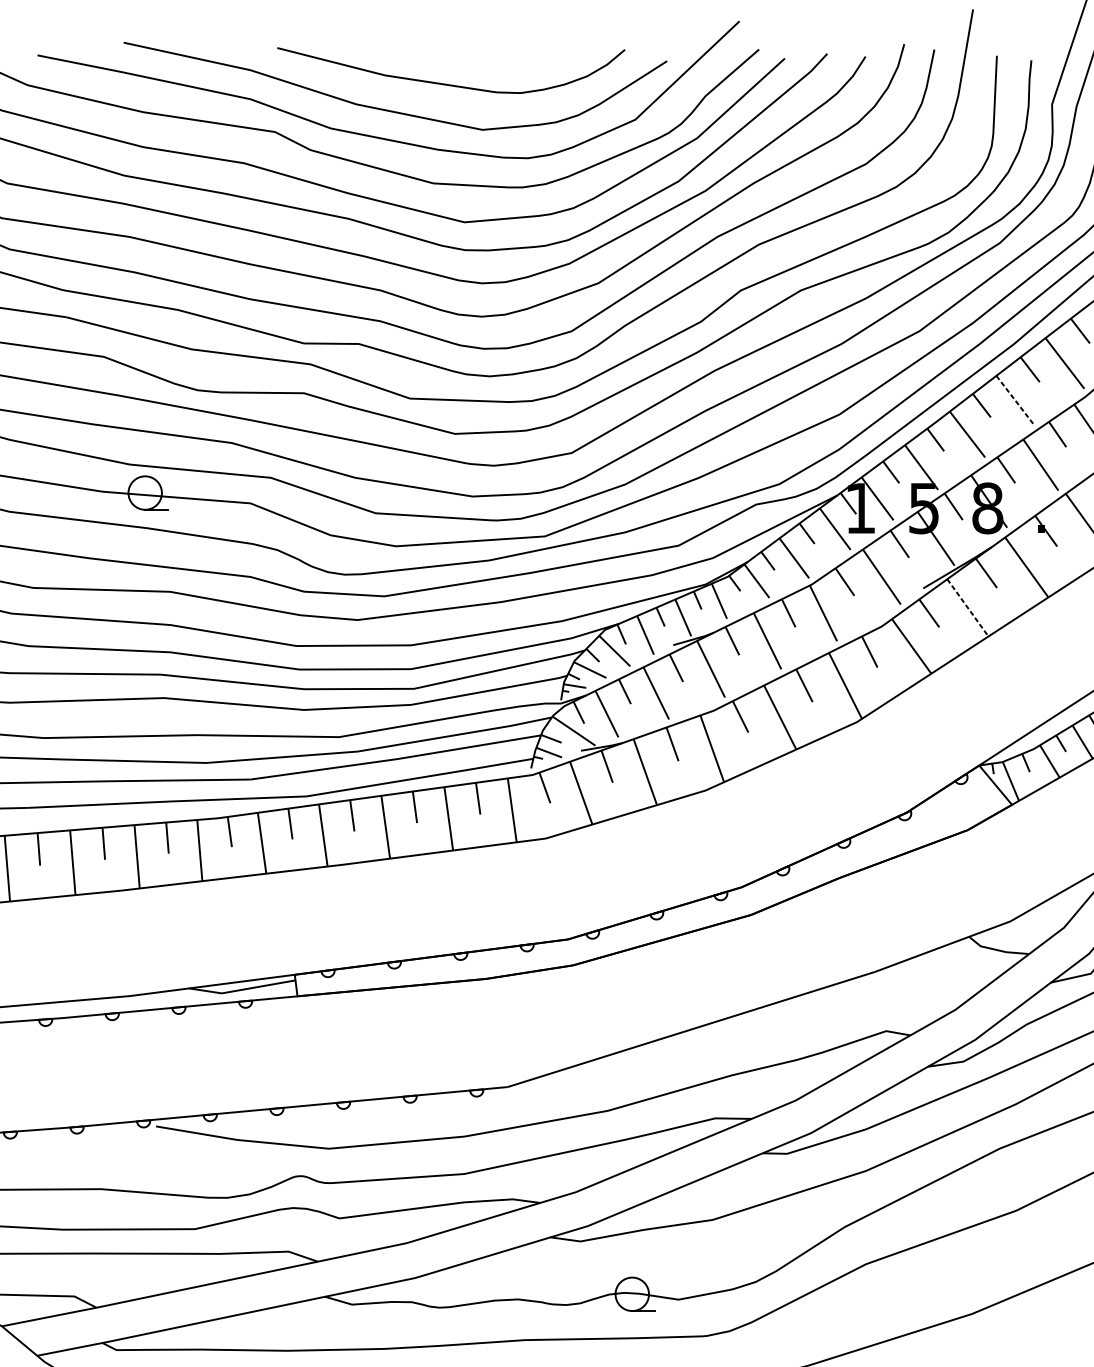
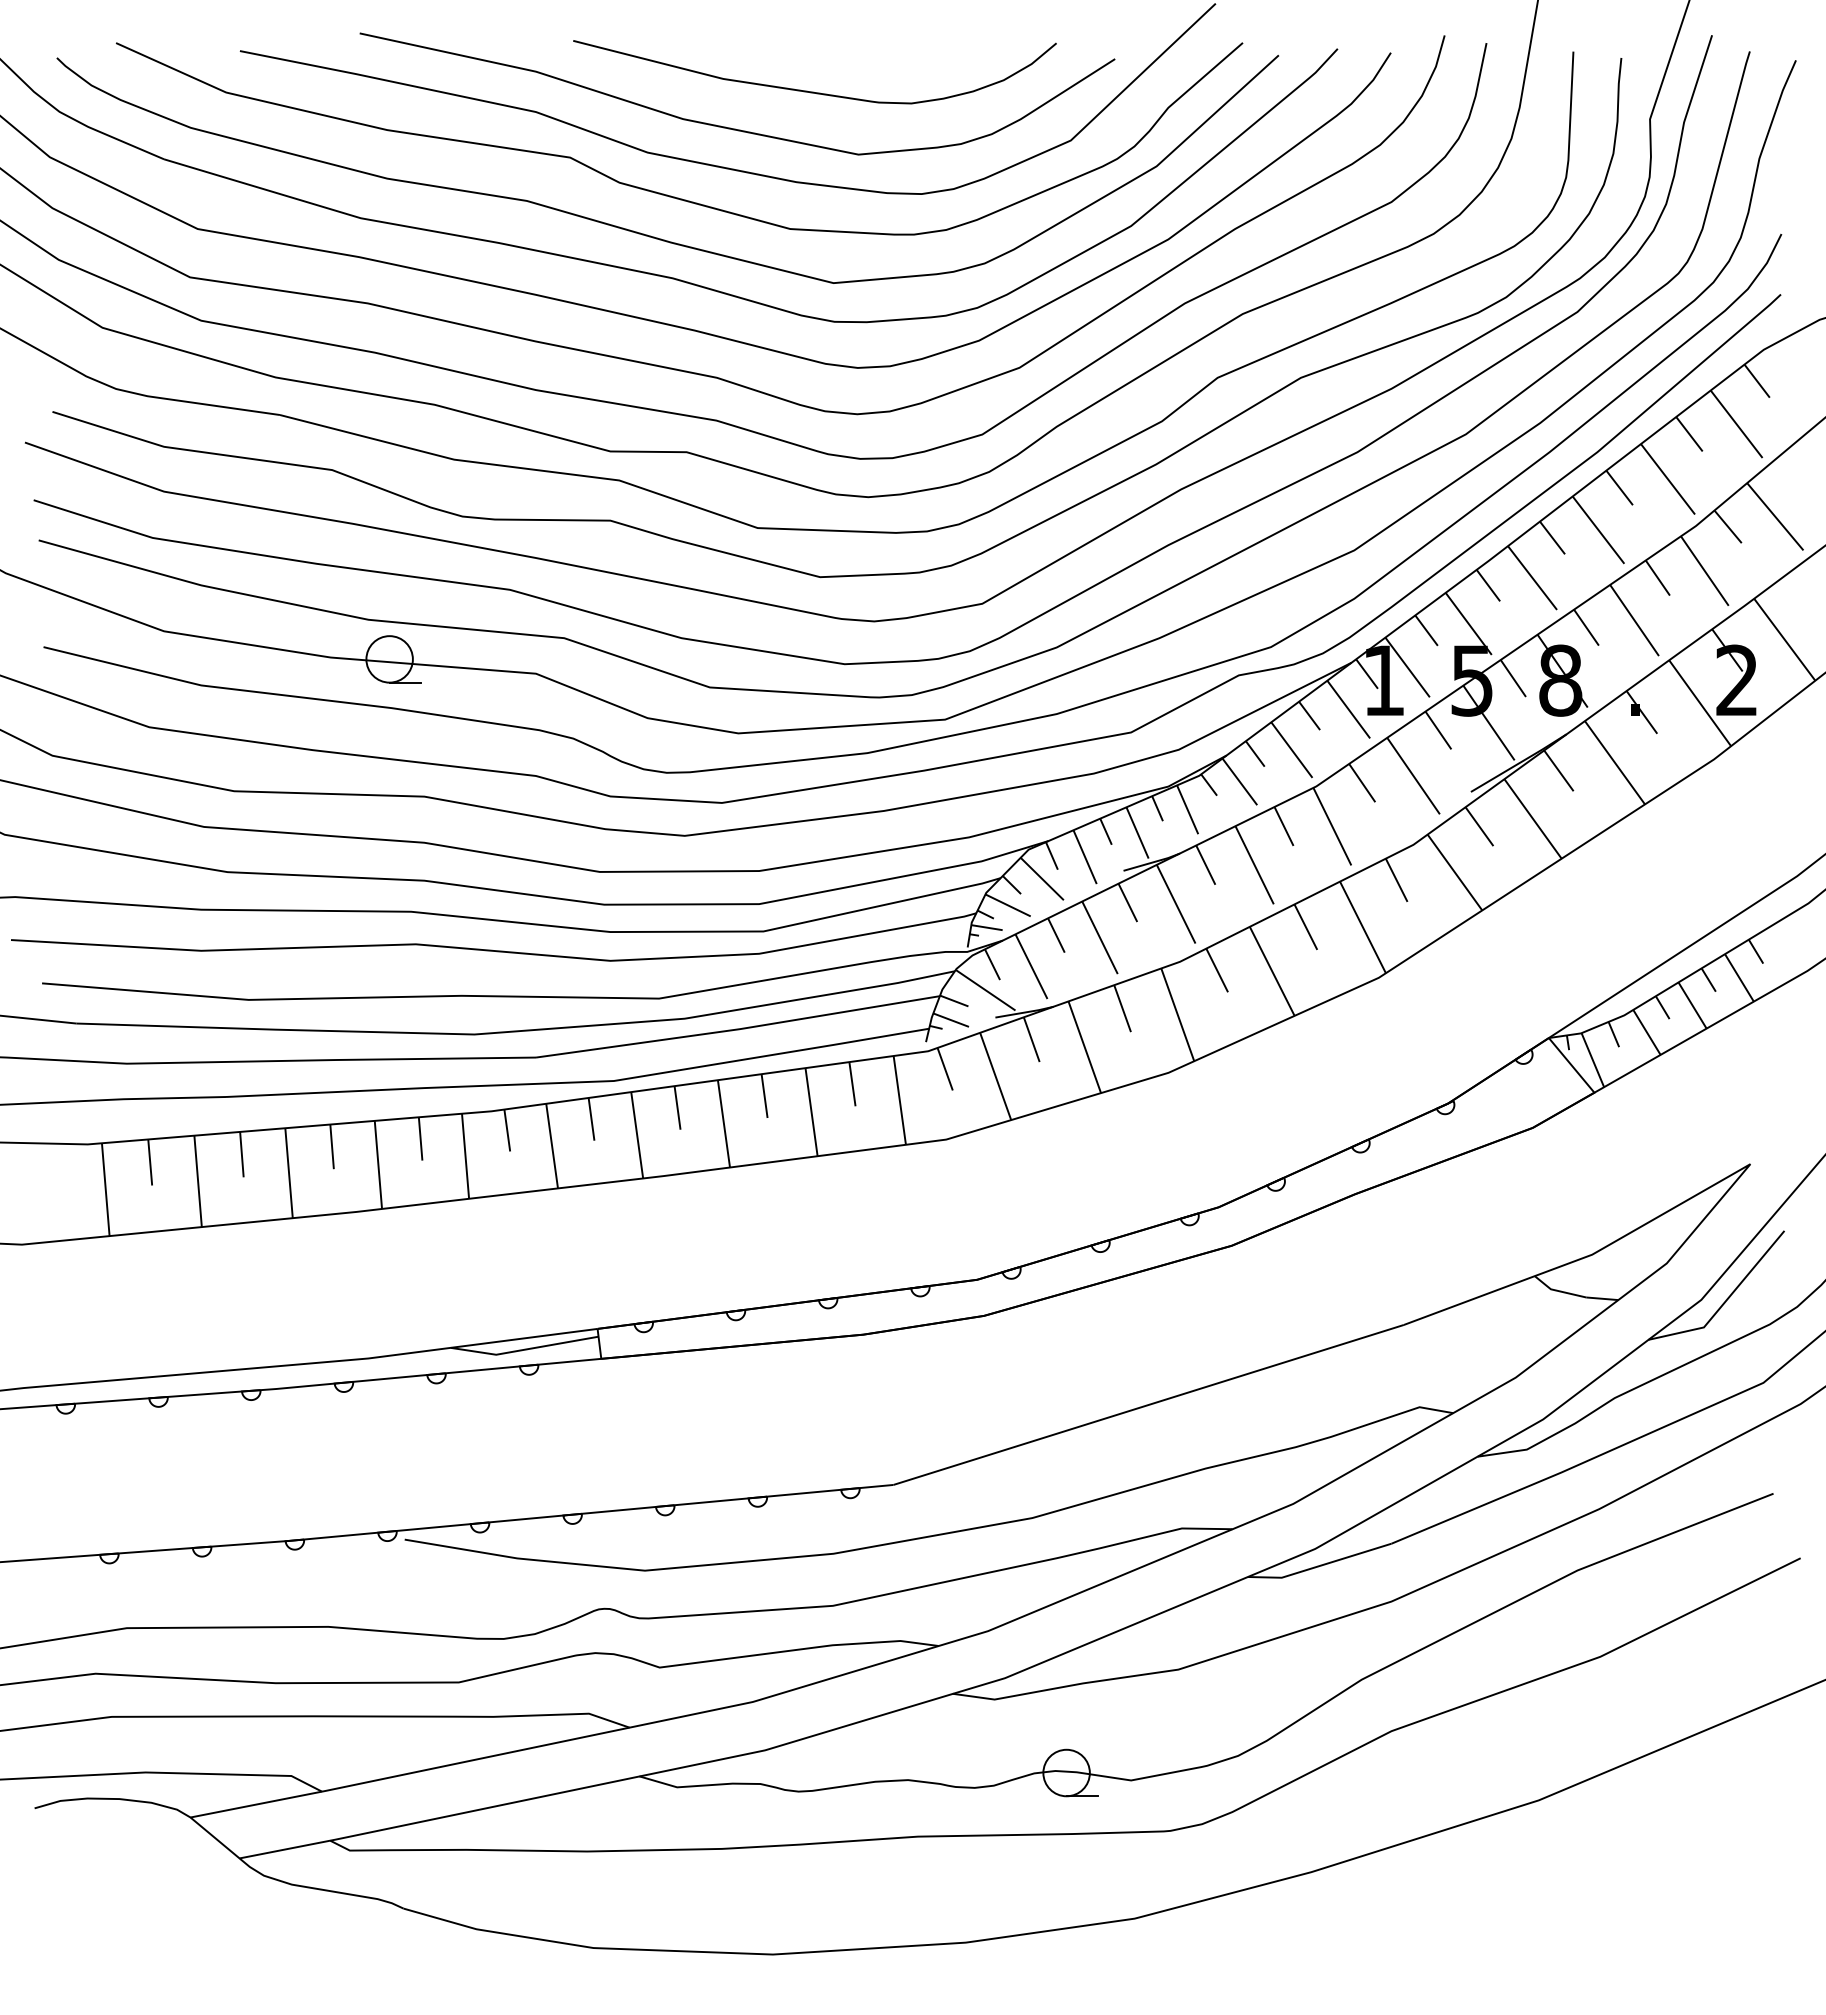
line: (1014, 400) -> (1598, 530), dashed -> solid
line: (968, 608) -> (1533, 819), dashed -> solid

